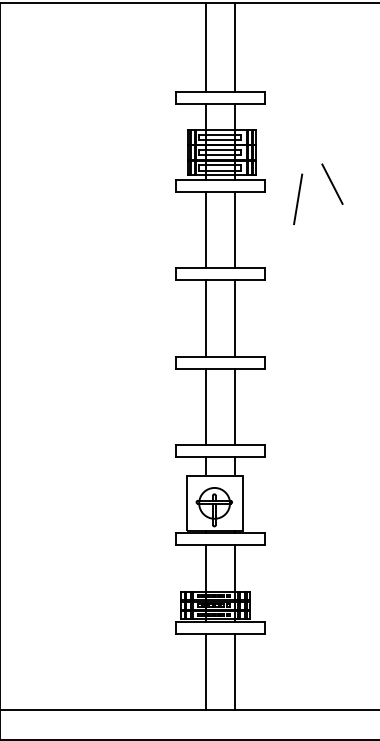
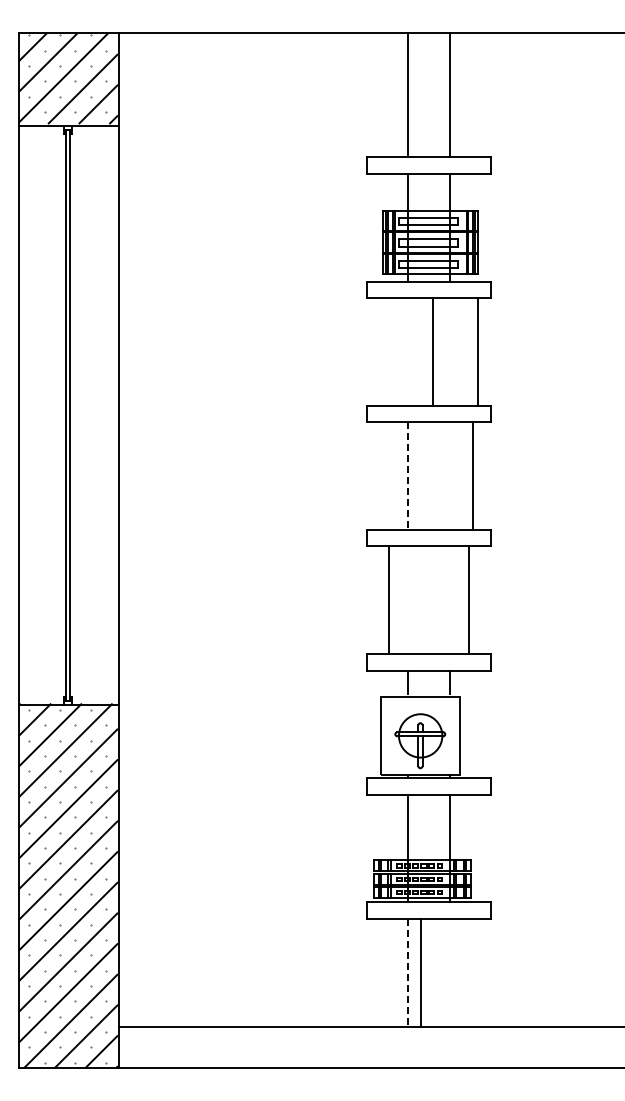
line: (332, 183) -> (586, 286), removed
line: (297, 199) -> (537, 308), removed
line: (205, 229) -> (433, 351), moved
line: (235, 229) -> (477, 351), moved
line: (205, 318) -> (408, 476), solid -> dashed
line: (235, 318) -> (472, 475), moved
line: (205, 407) -> (389, 600), moved
line: (235, 407) -> (468, 600), moved
line: (205, 671) -> (408, 972), solid -> dashed
line: (235, 671) -> (420, 972), moved

